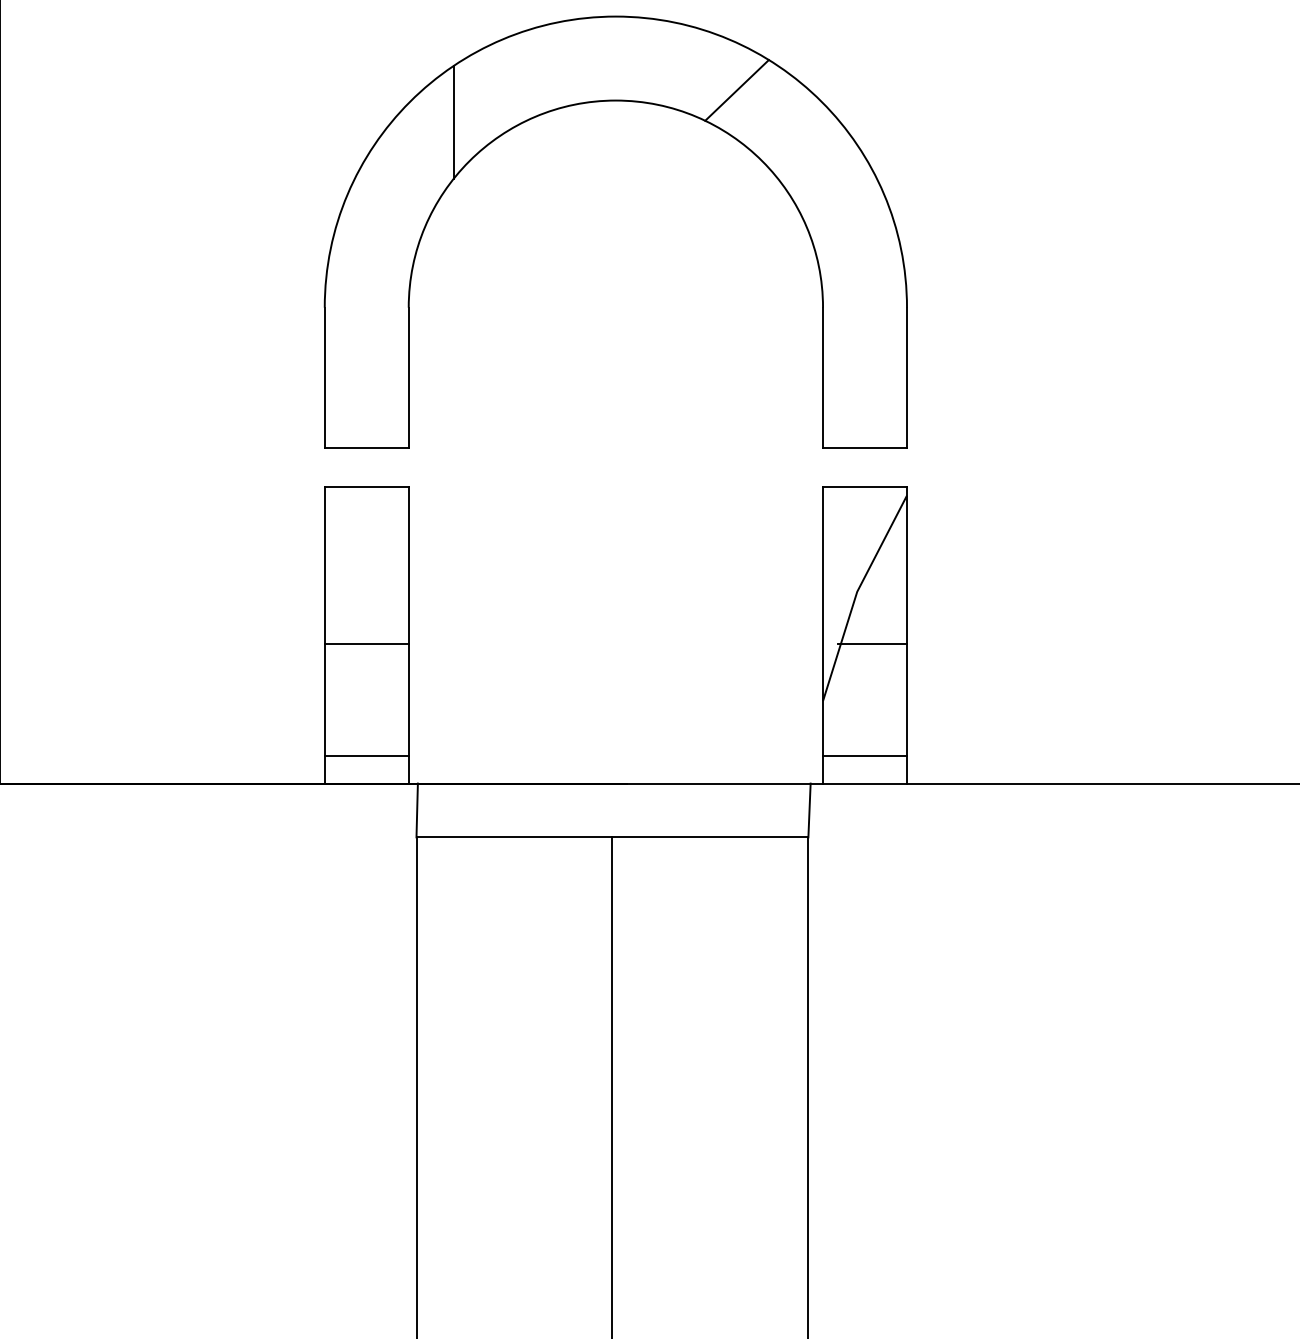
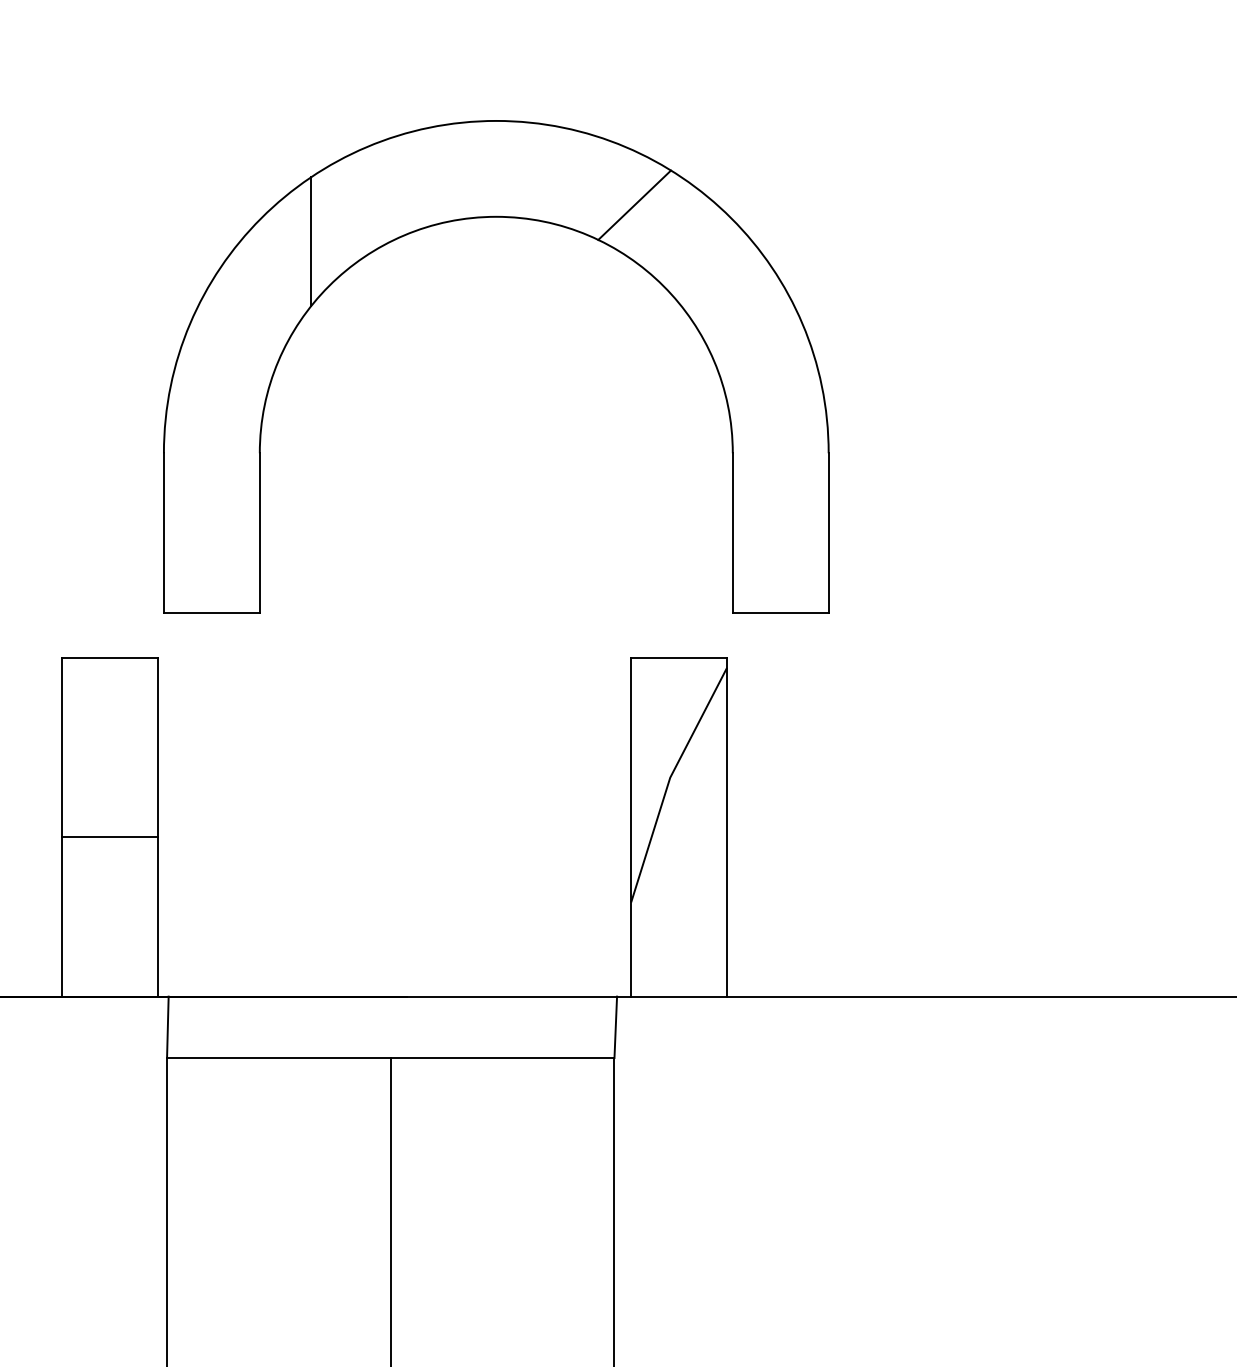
part: (599, 102) -> (477, 219), moved
line: (872, 643) -> (687, 836), removed
line: (366, 755) -> (109, 964), removed
line: (865, 755) -> (679, 964), removed

